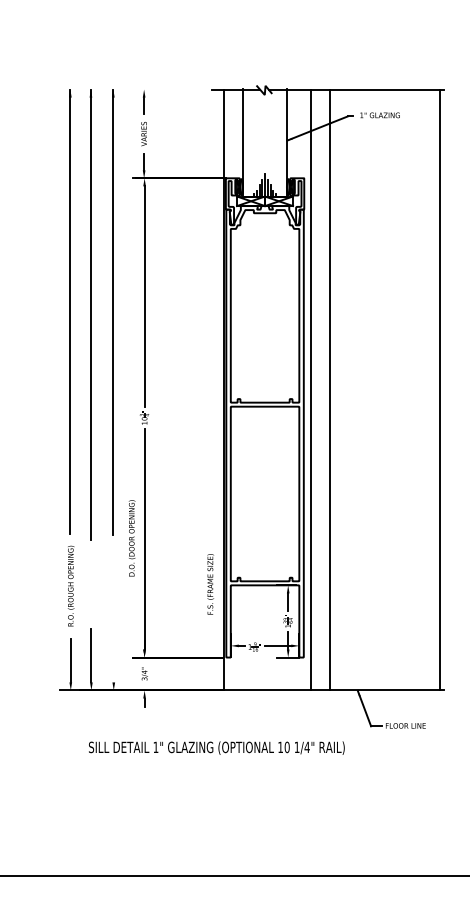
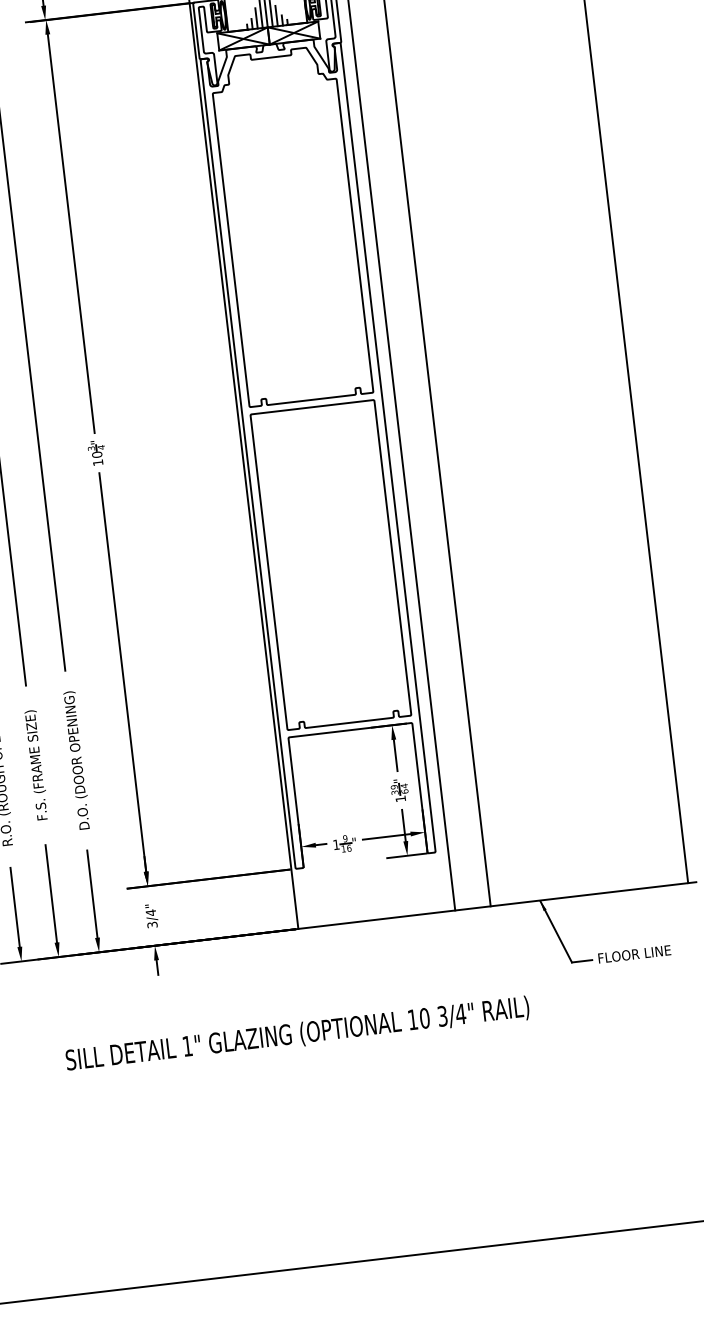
text: (131, 538) -> (76, 760), moved
text: (210, 584) -> (36, 765), moved
line: (113, 658) -> (91, 894), added
text: (296, 747) -> (441, 1016), 1/4" -> 3/4"

